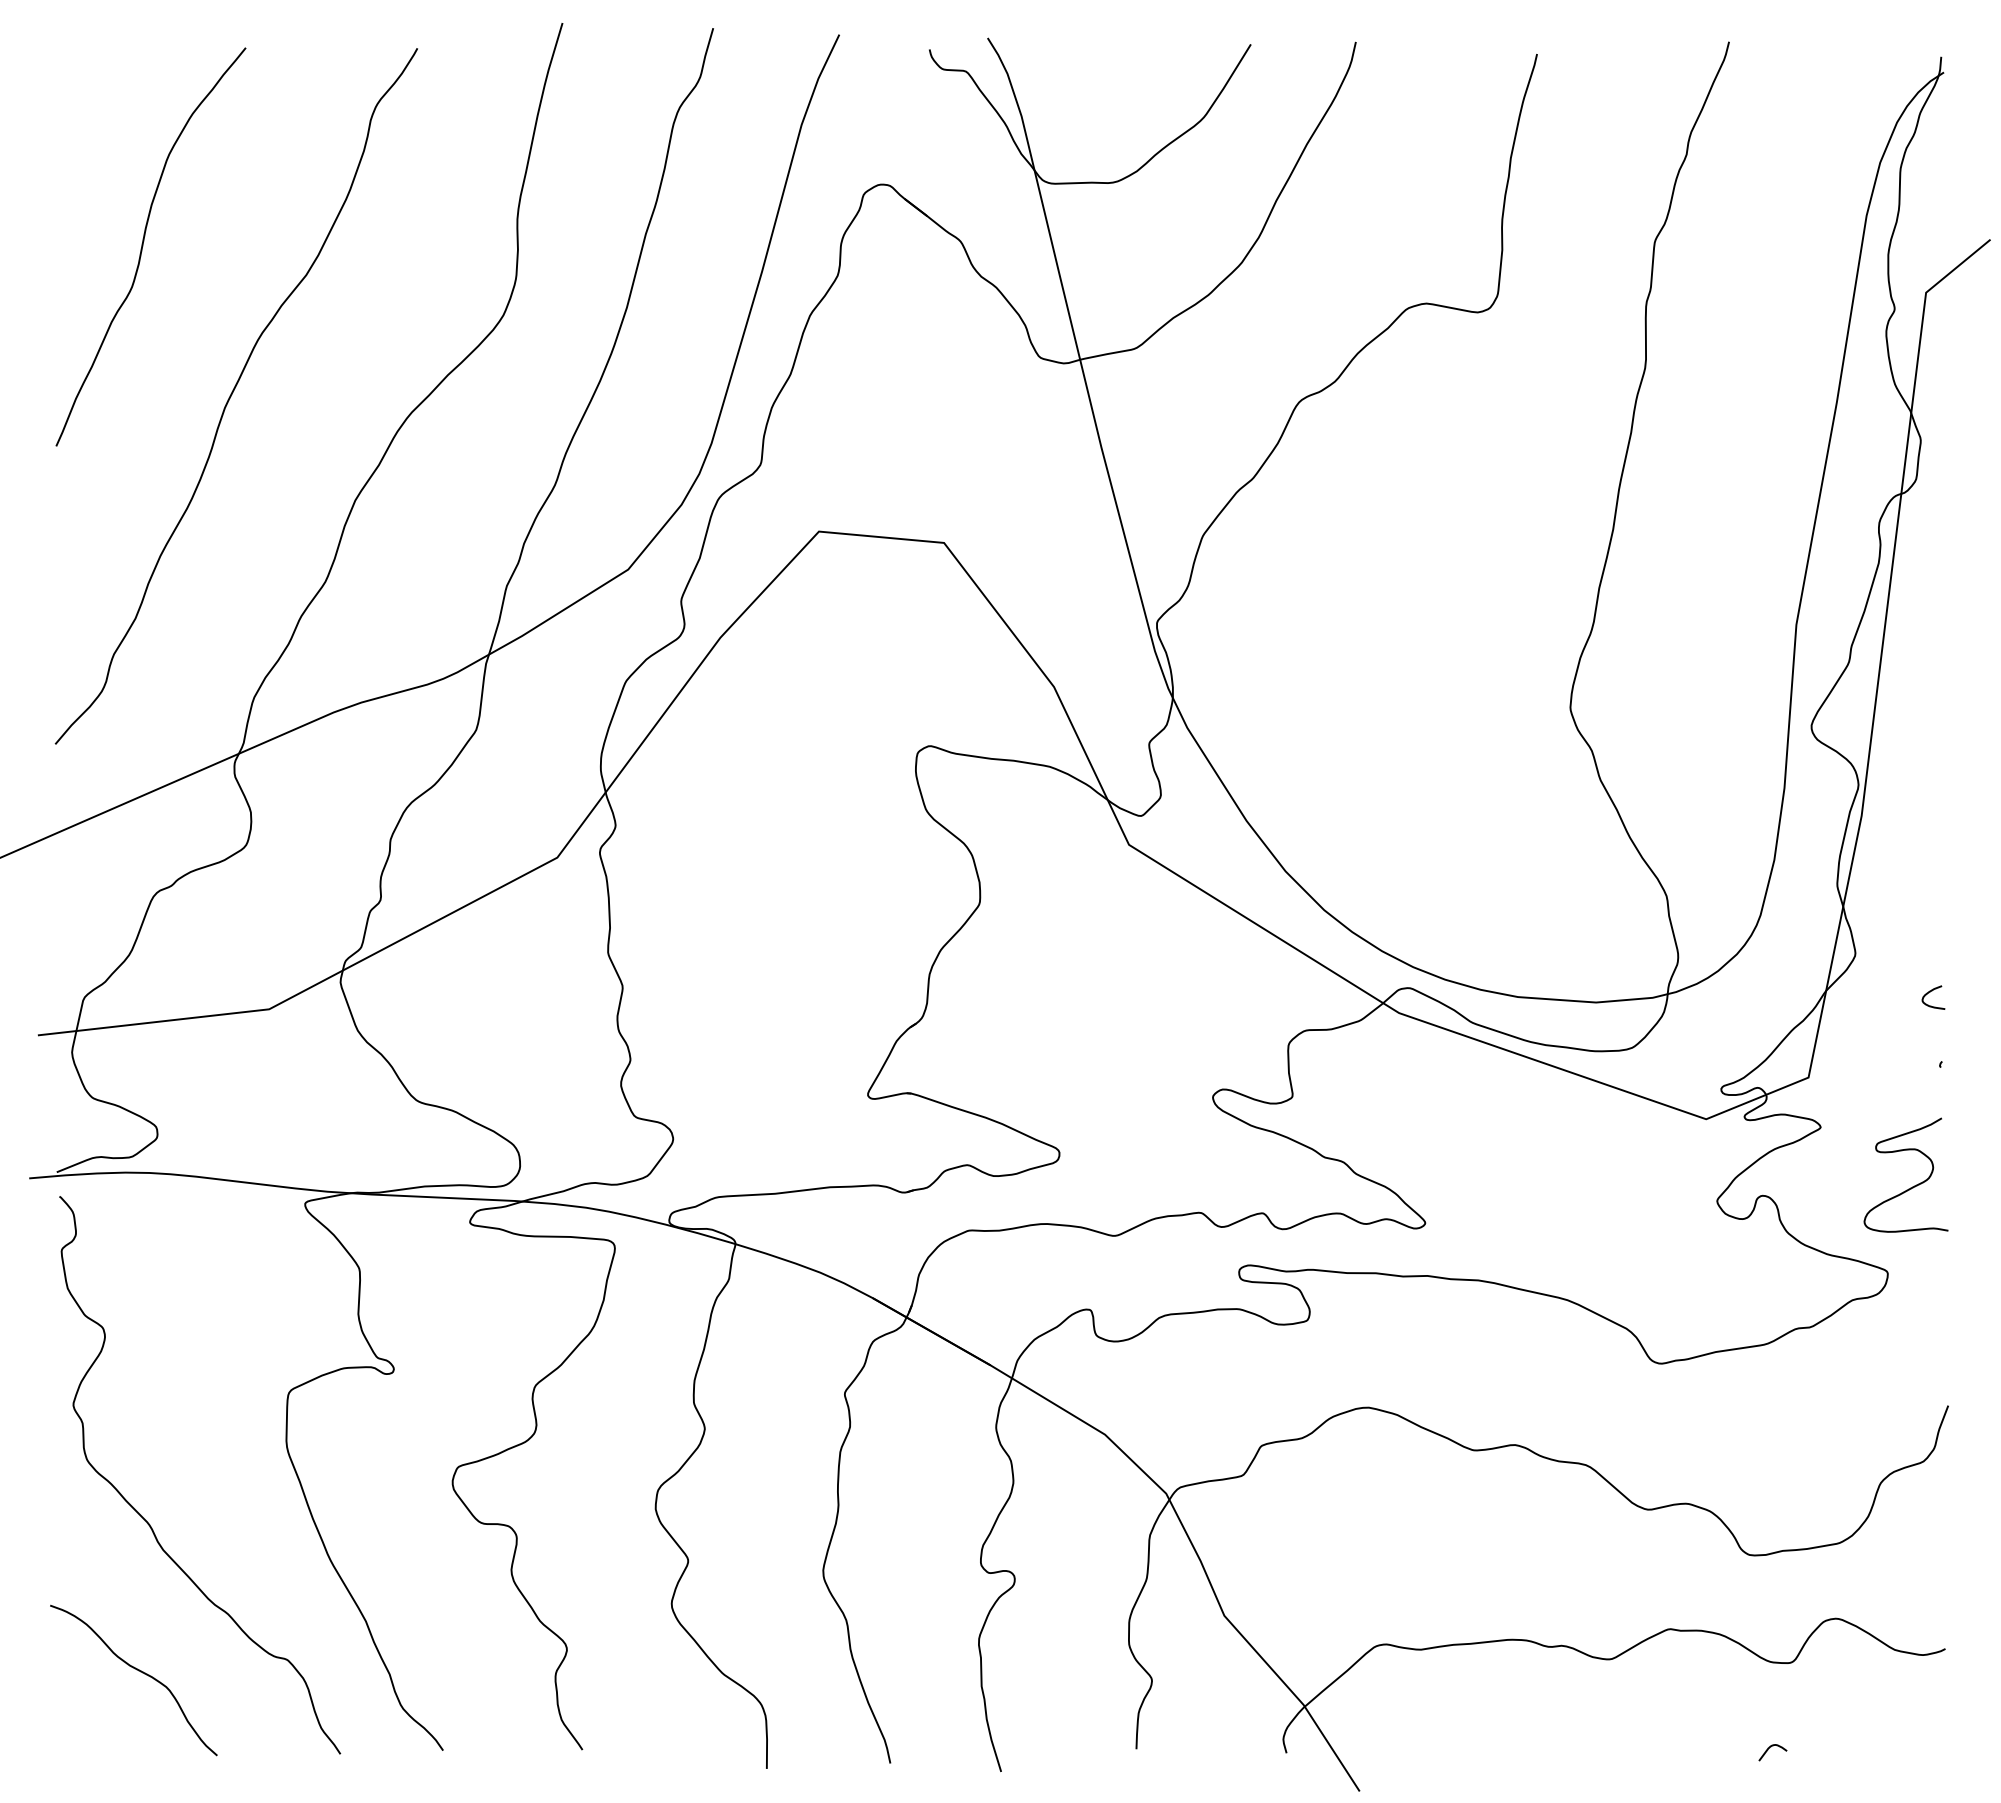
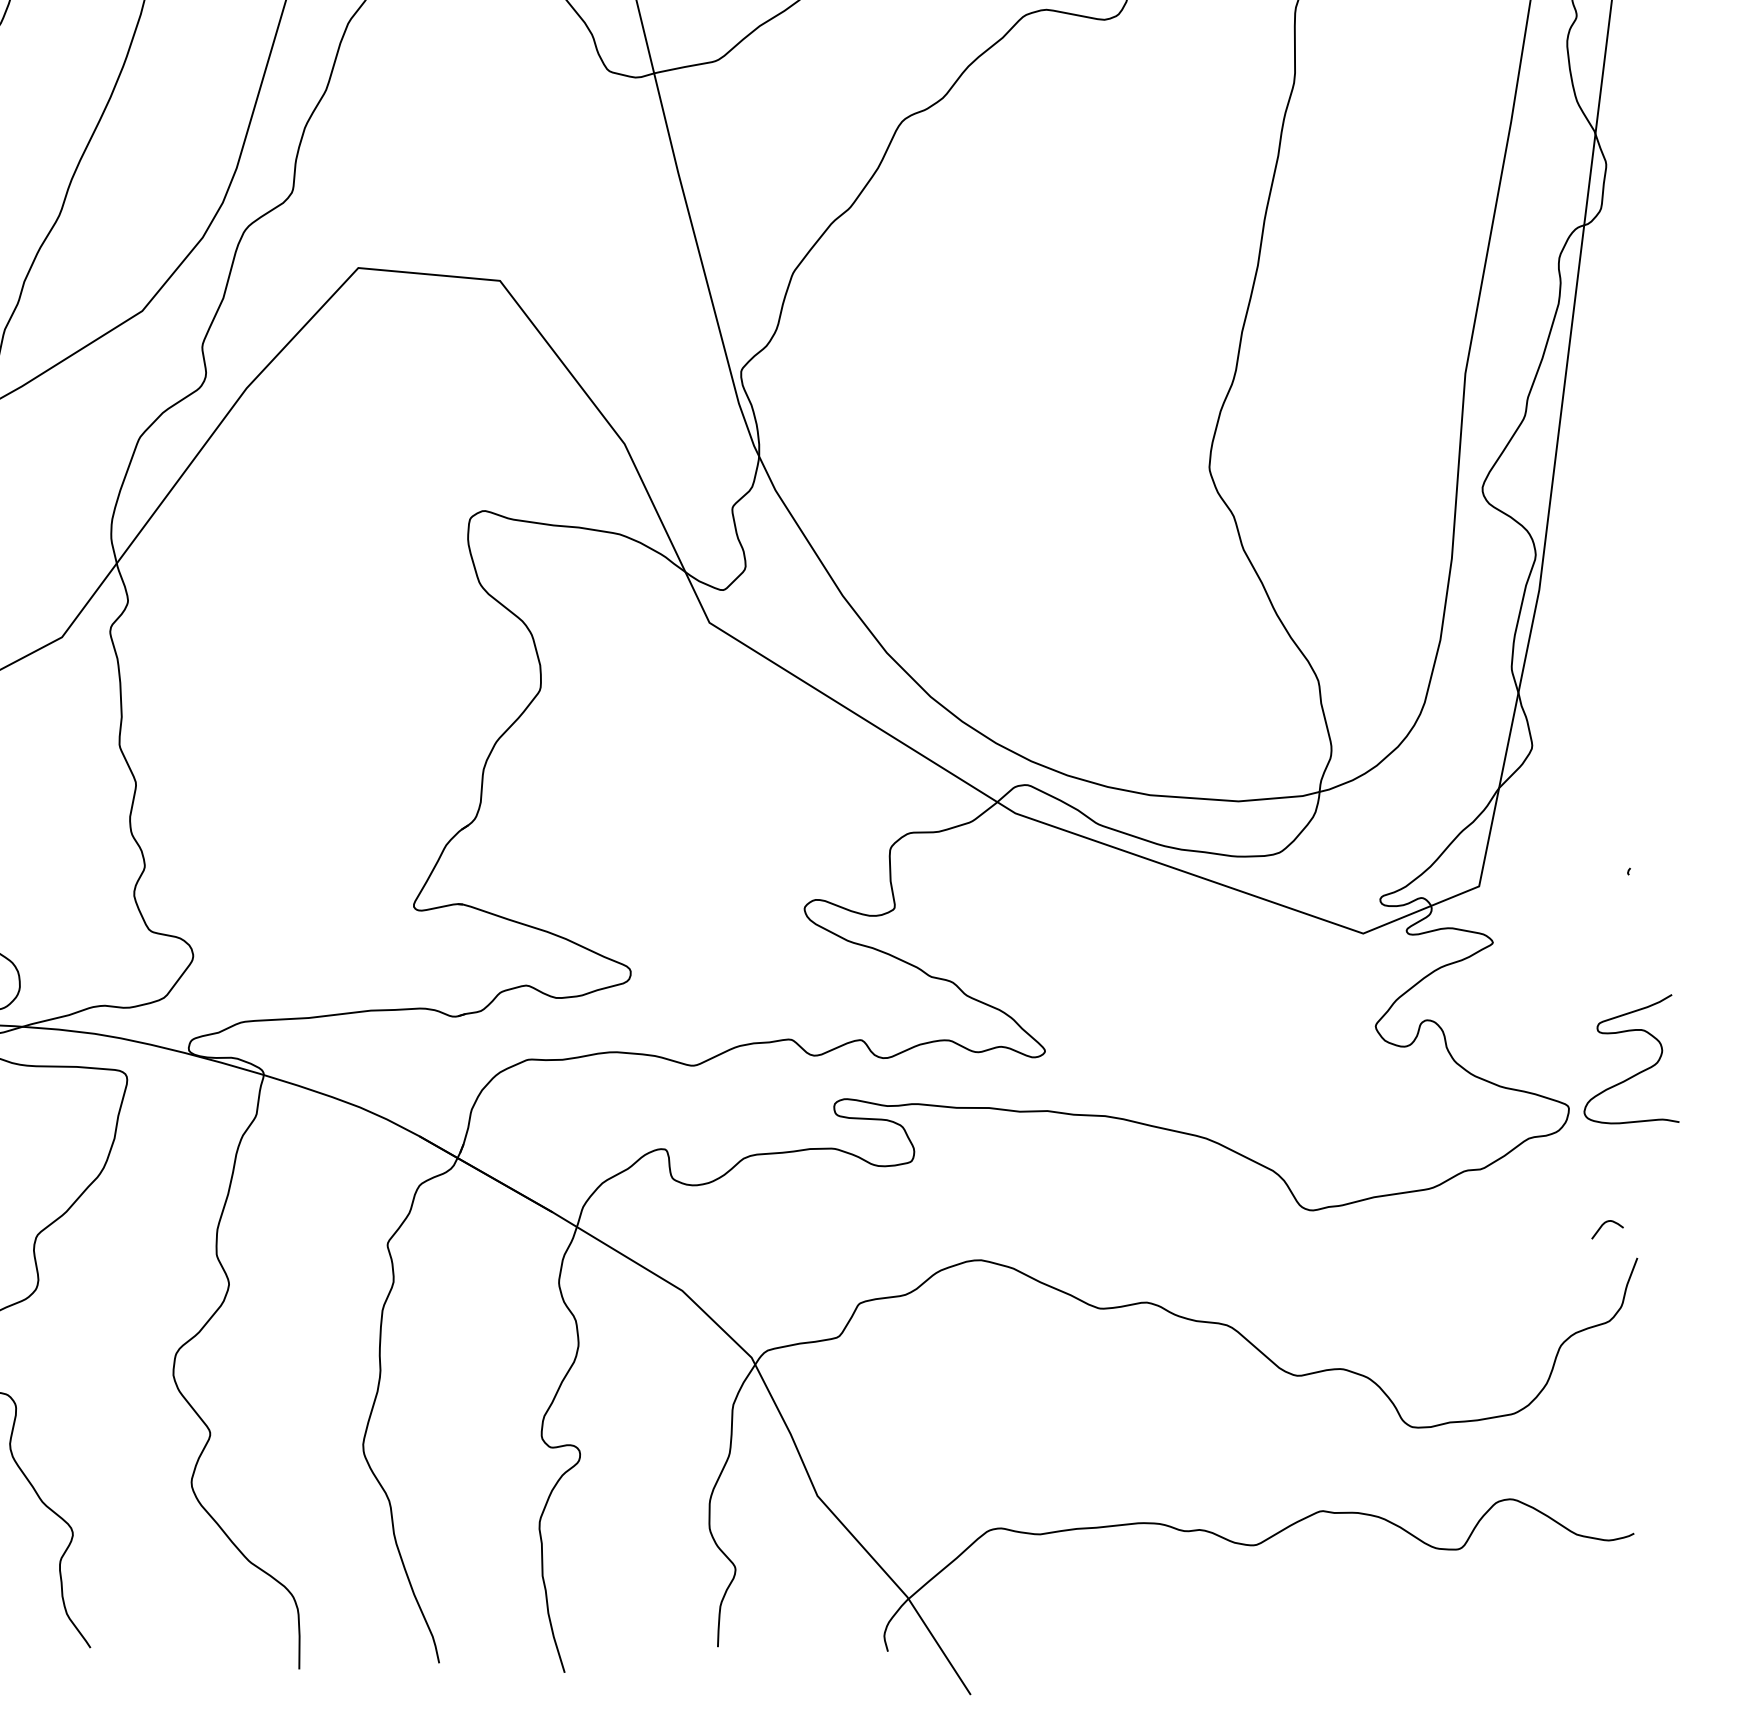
curve: (1930, 992) -> (1617, 790), removed
curve: (1912, 1186) -> (1638, 1072), moved
curve: (1768, 1750) -> (1602, 1227), moved

